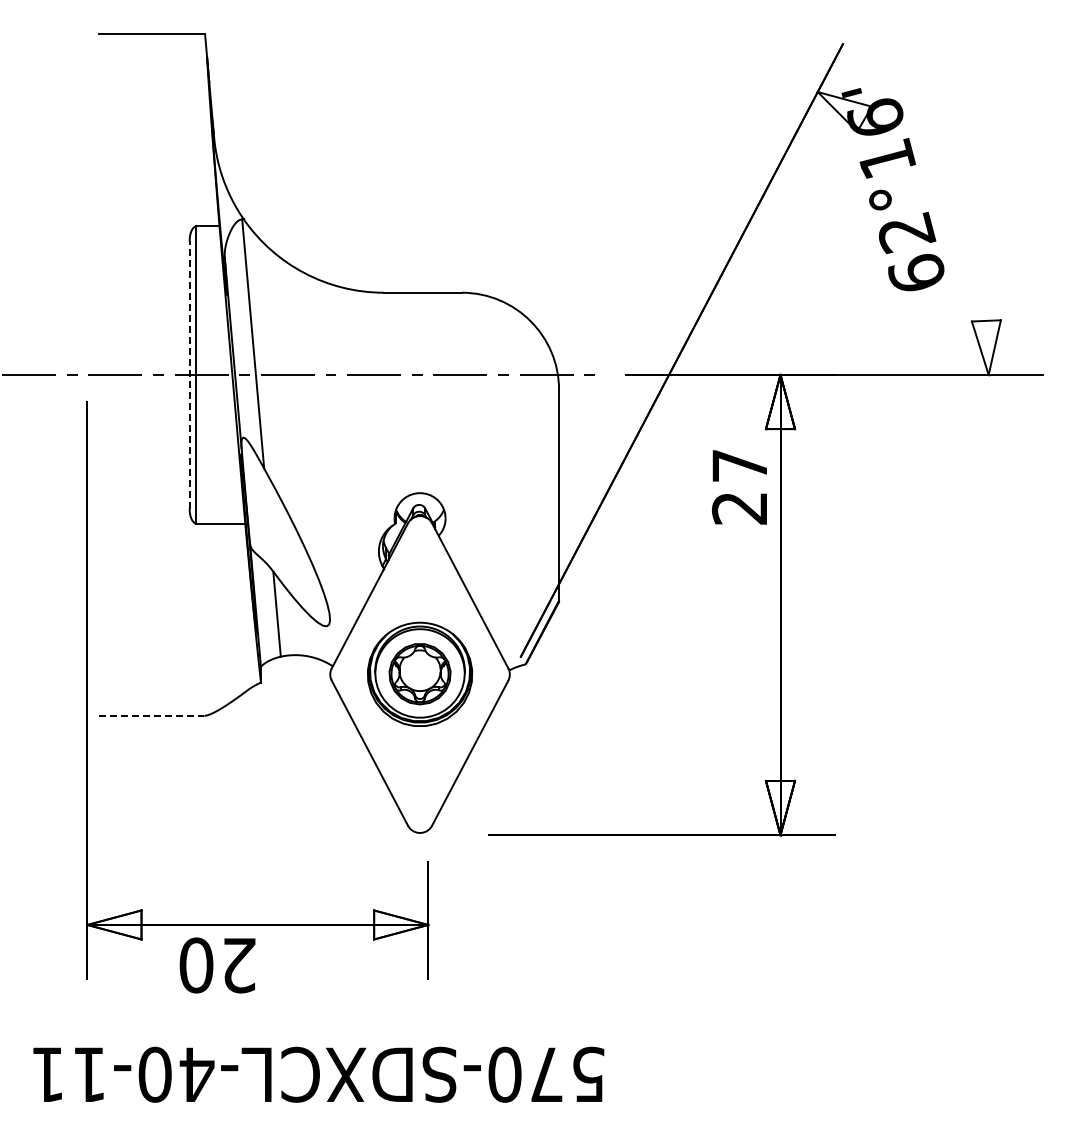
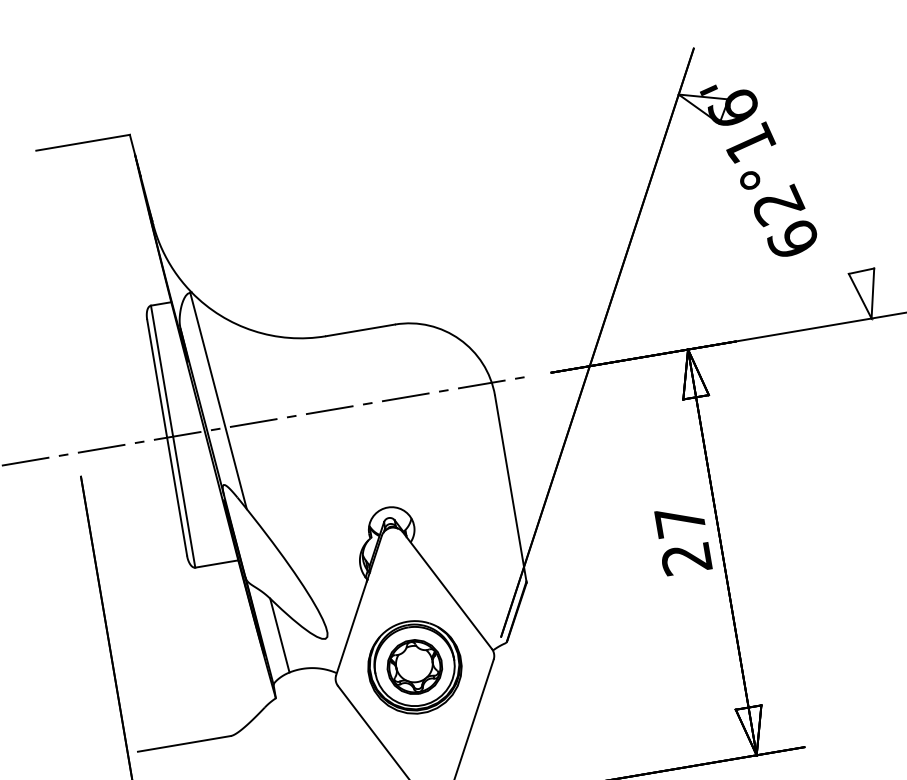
line: (189, 374) -> (166, 437), dashed -> solid
text: (739, 487) -> (683, 540), moved
line: (151, 715) -> (184, 743), dashed -> solid

